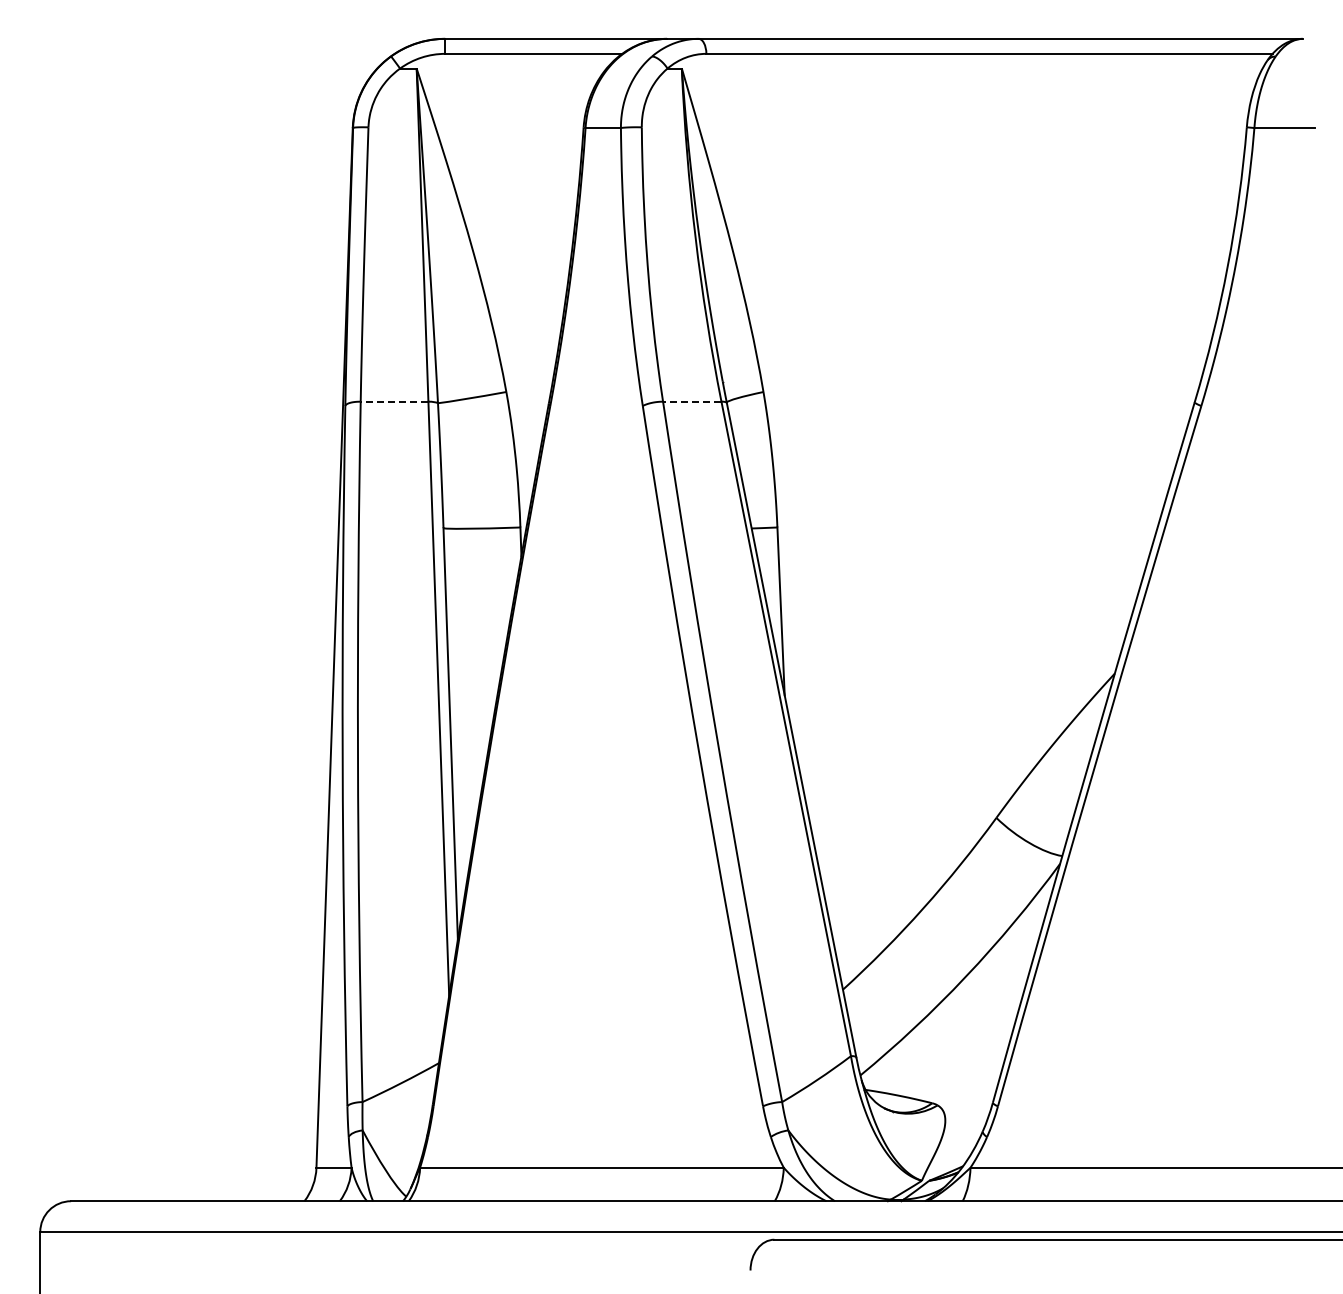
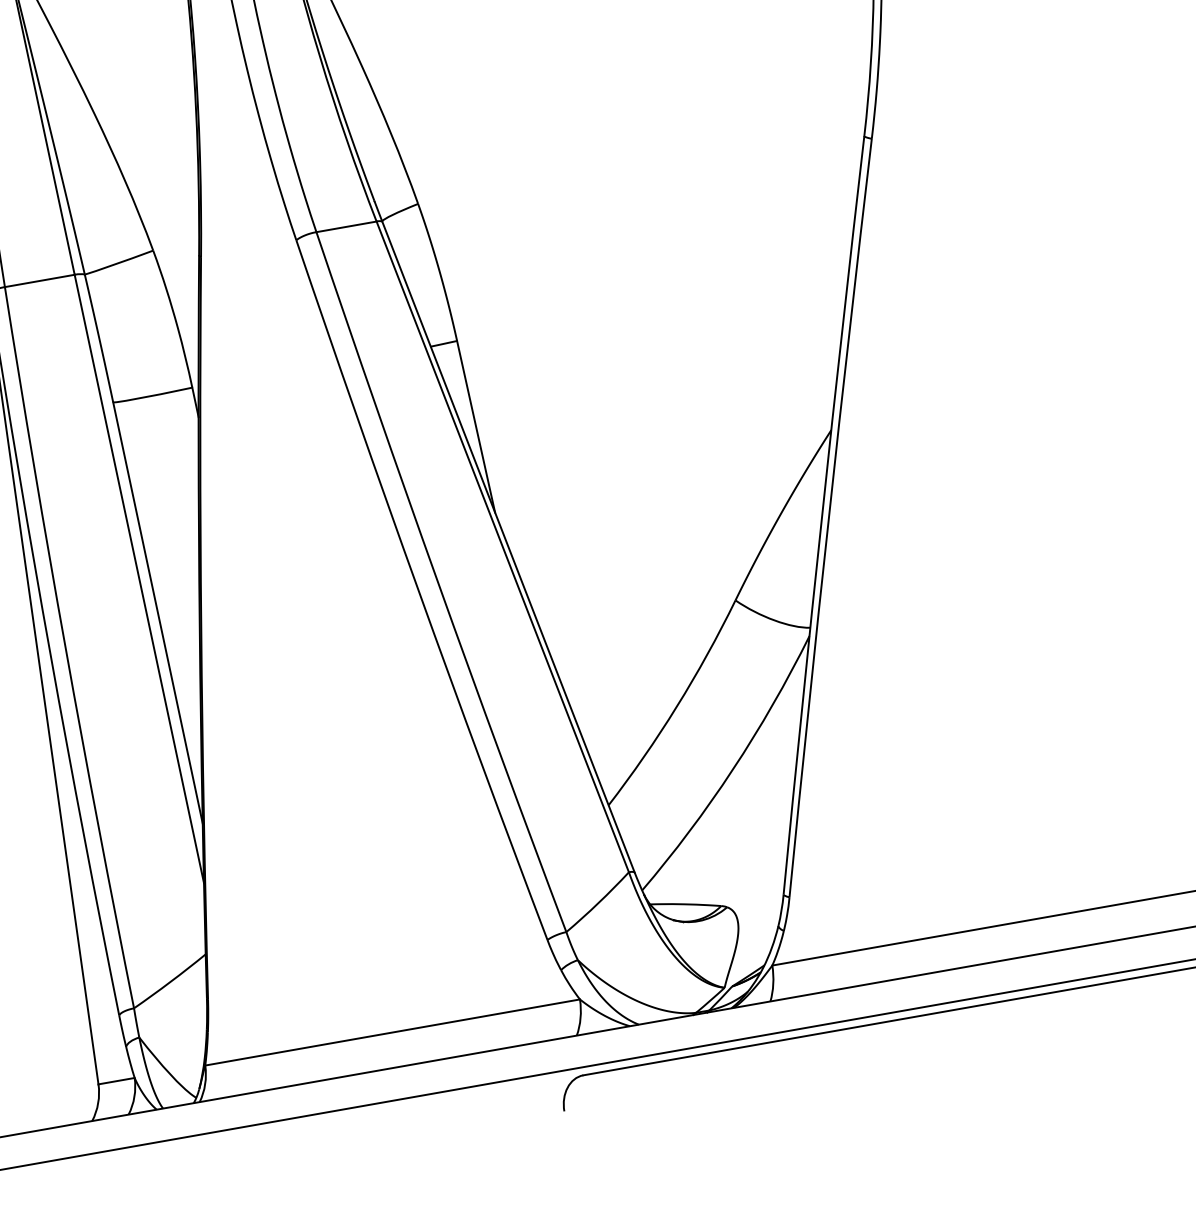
line: (394, 401) -> (39, 280), dashed -> solid
line: (691, 401) -> (345, 226), dashed -> solid

